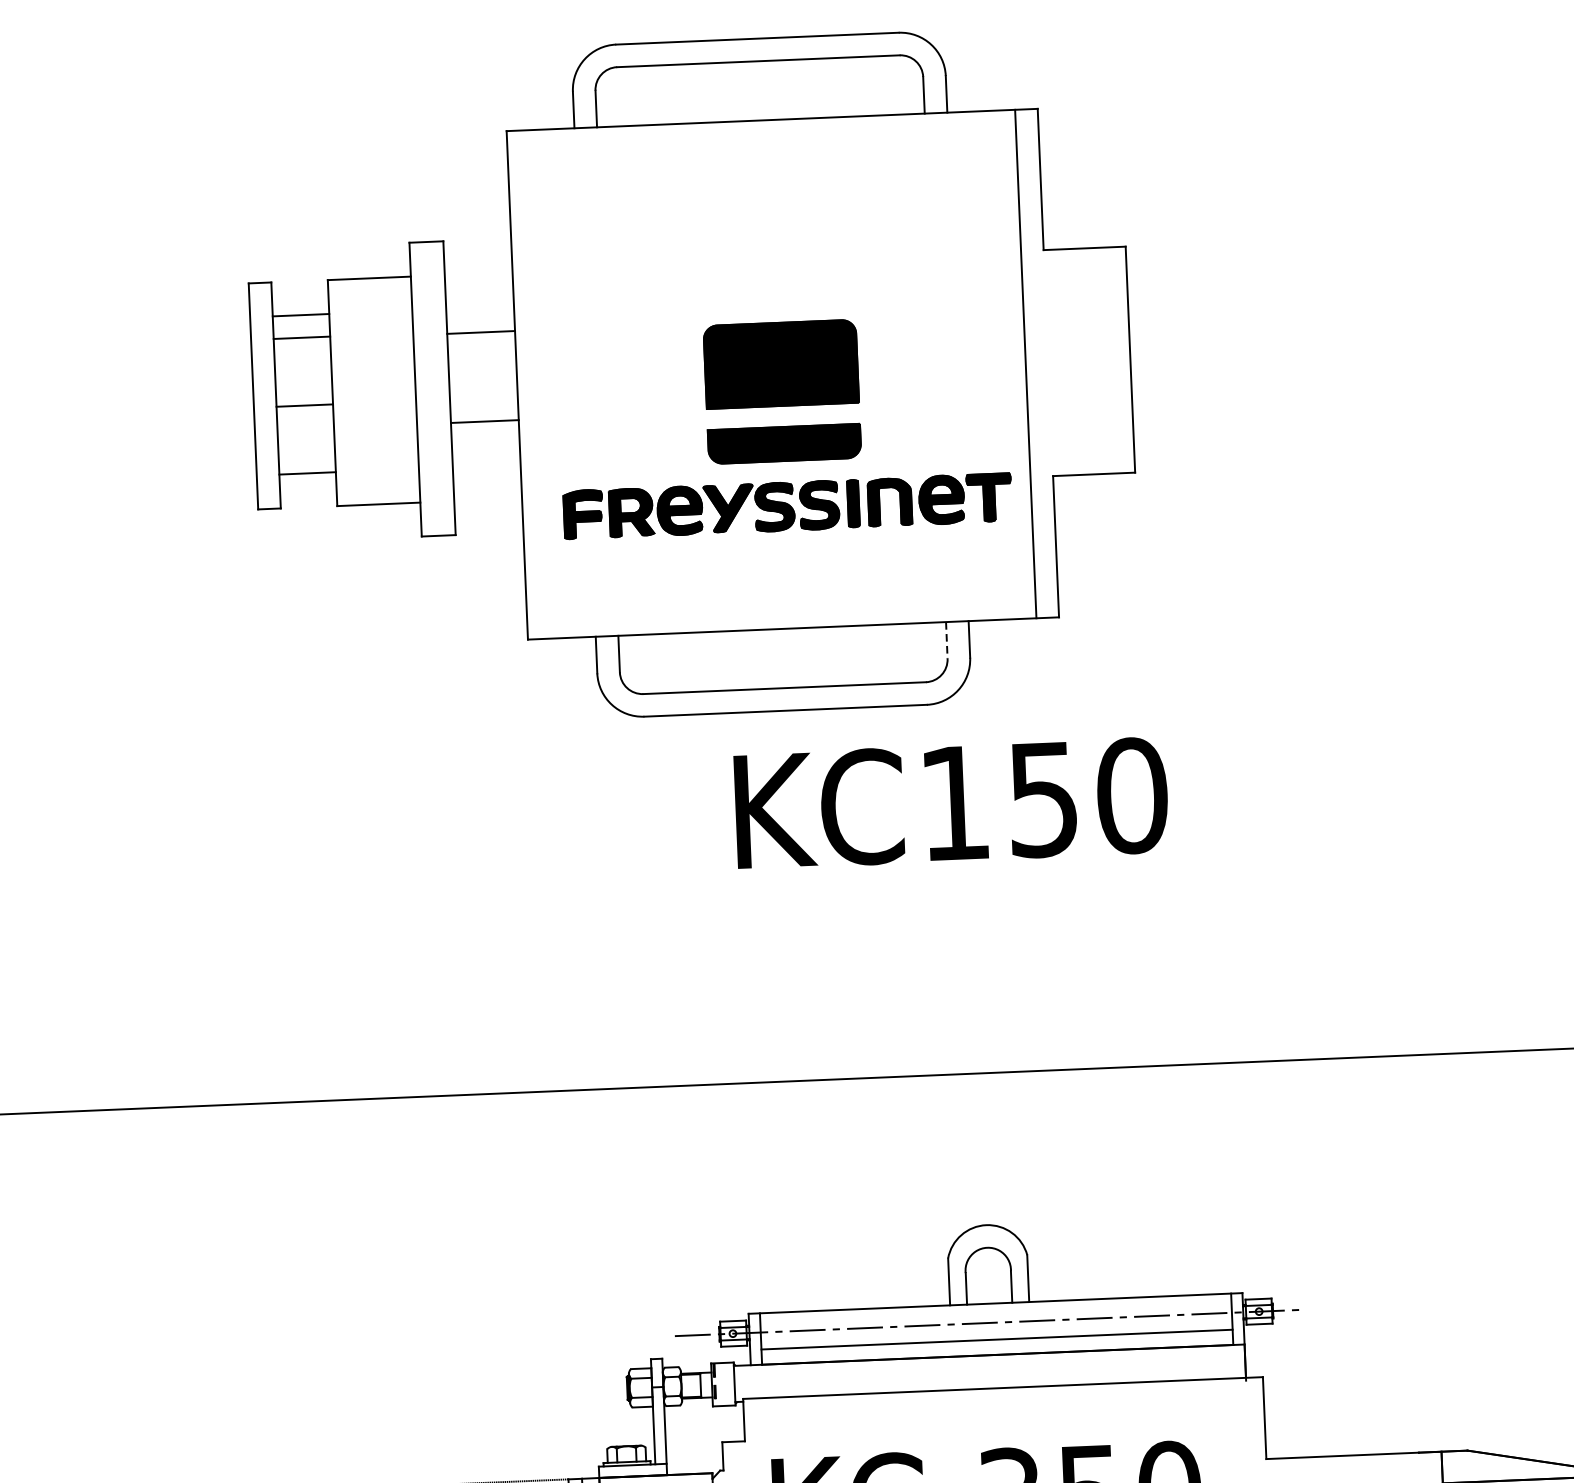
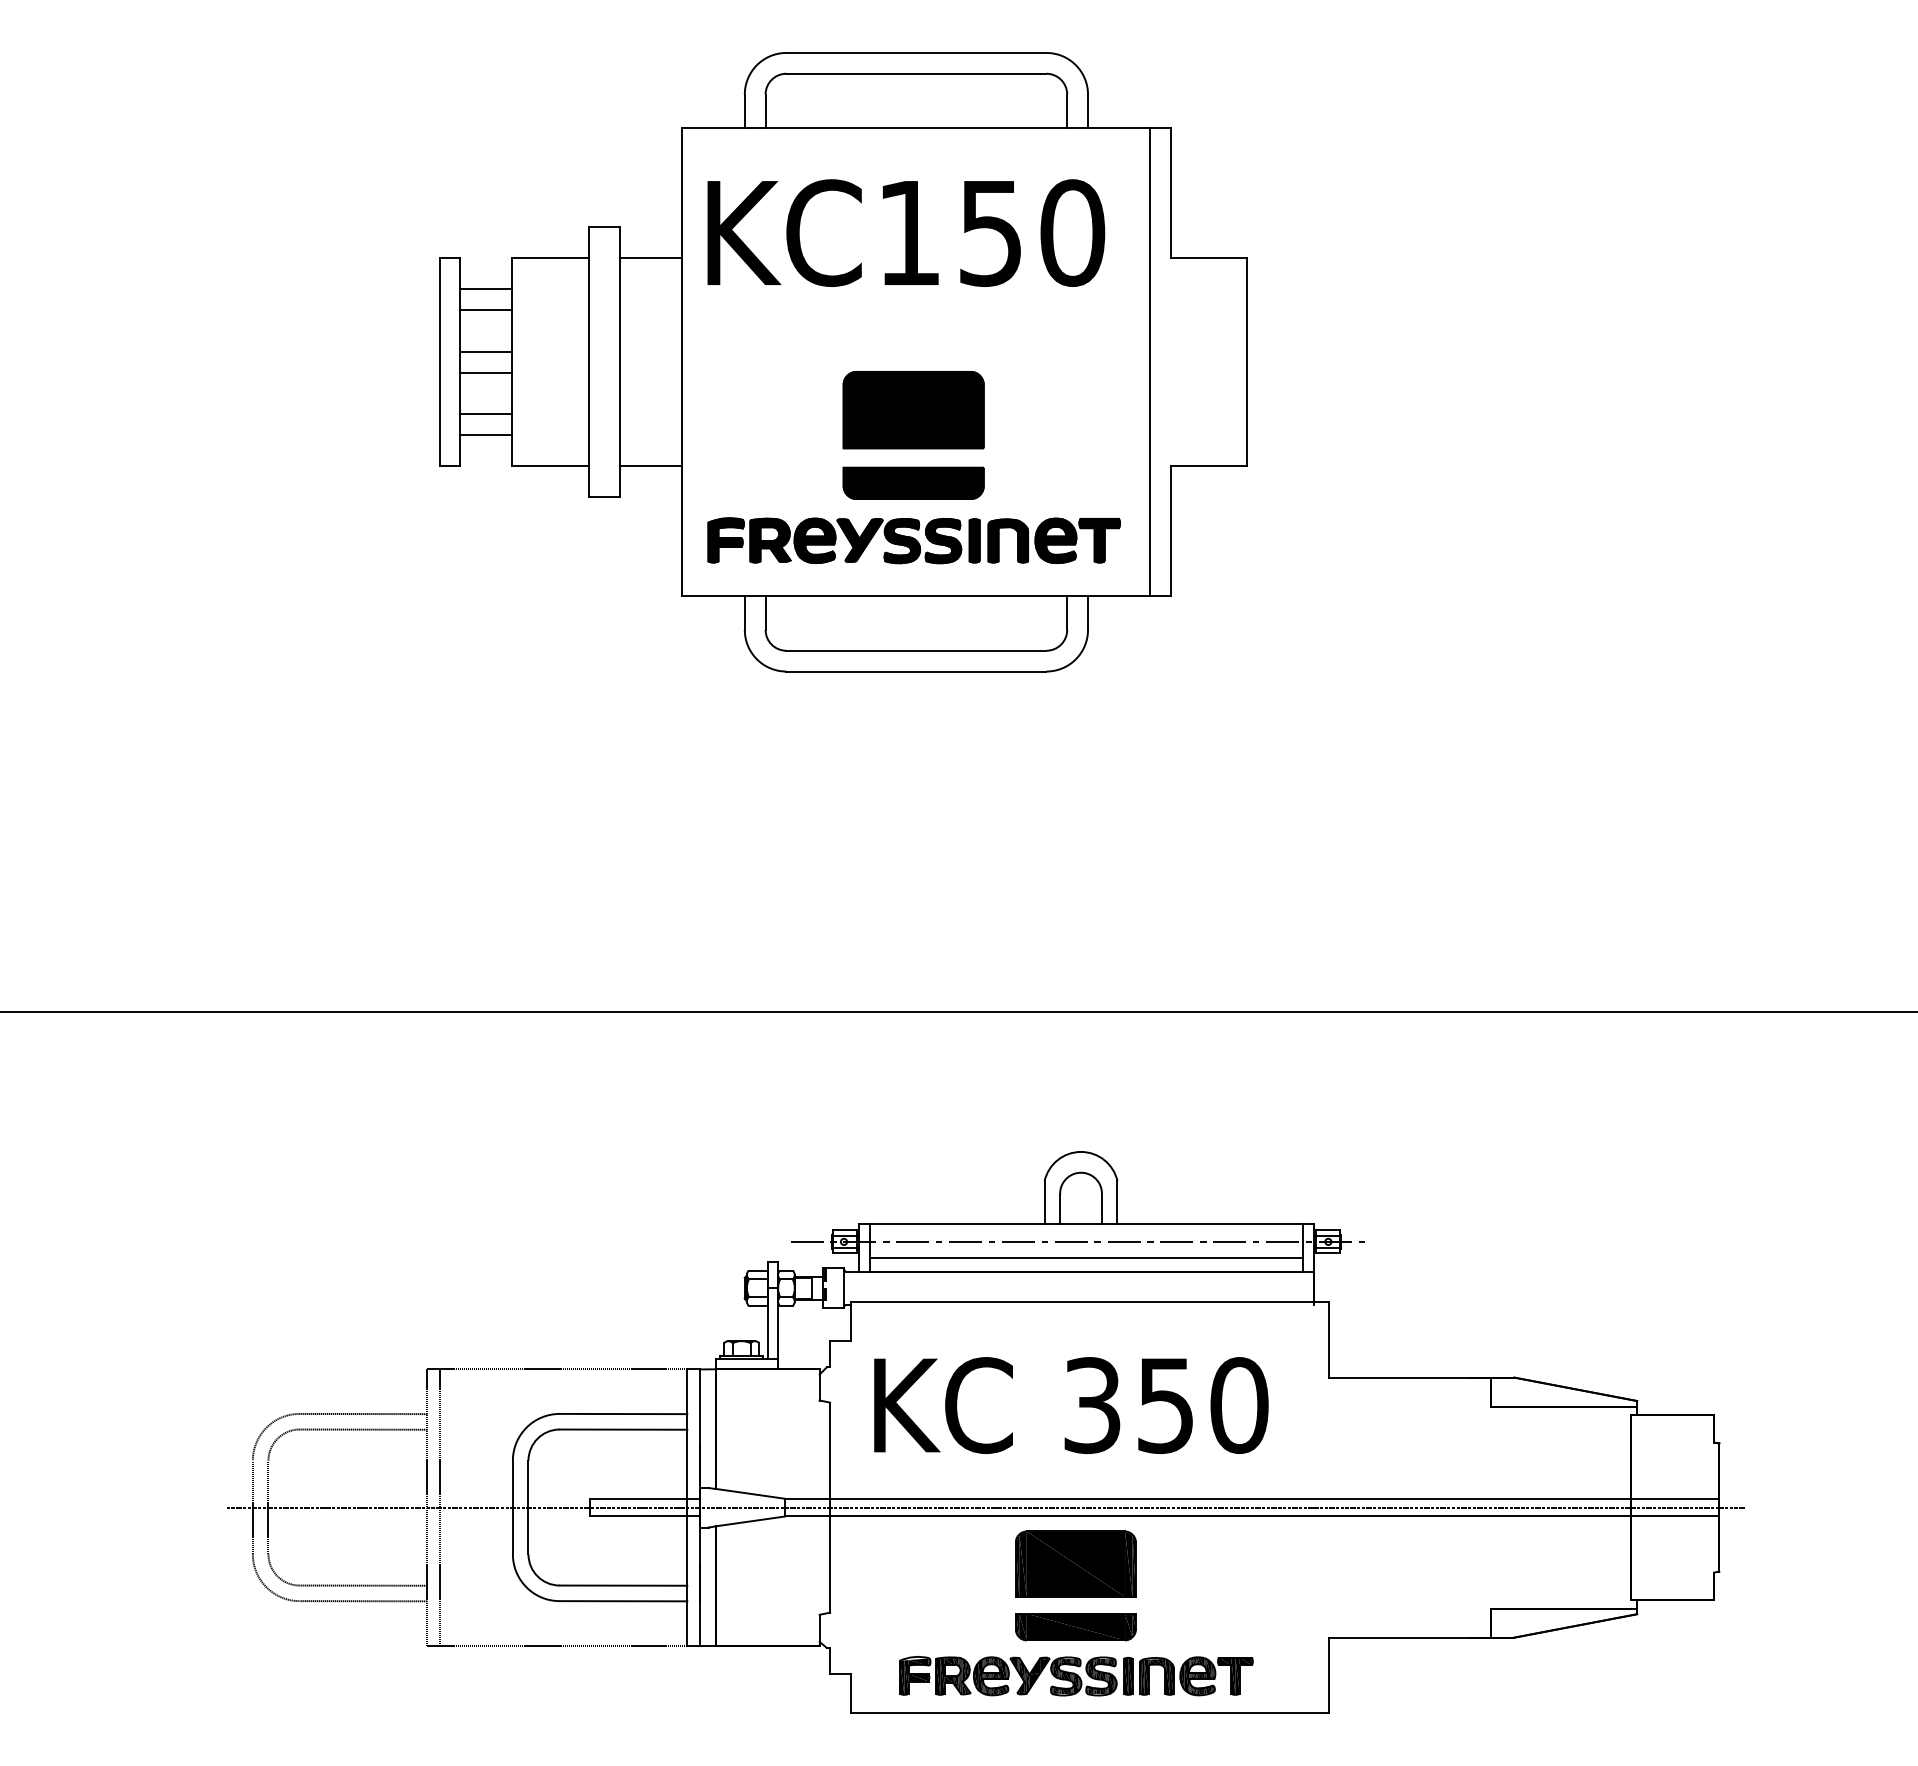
line: (481, 332) -> (651, 258), moved
line: (303, 382) -> (486, 351), added
line: (485, 421) -> (651, 466), moved
part: (783, 426) -> (913, 467), moved
line: (306, 451) -> (486, 414), added
line: (947, 640) -> (1067, 613), dashed -> solid
text: (951, 802) -> (906, 232), moved

